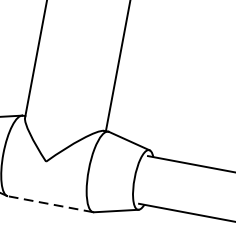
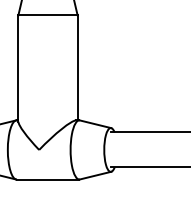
line: (49, 204) -> (47, 179), dashed -> solid

